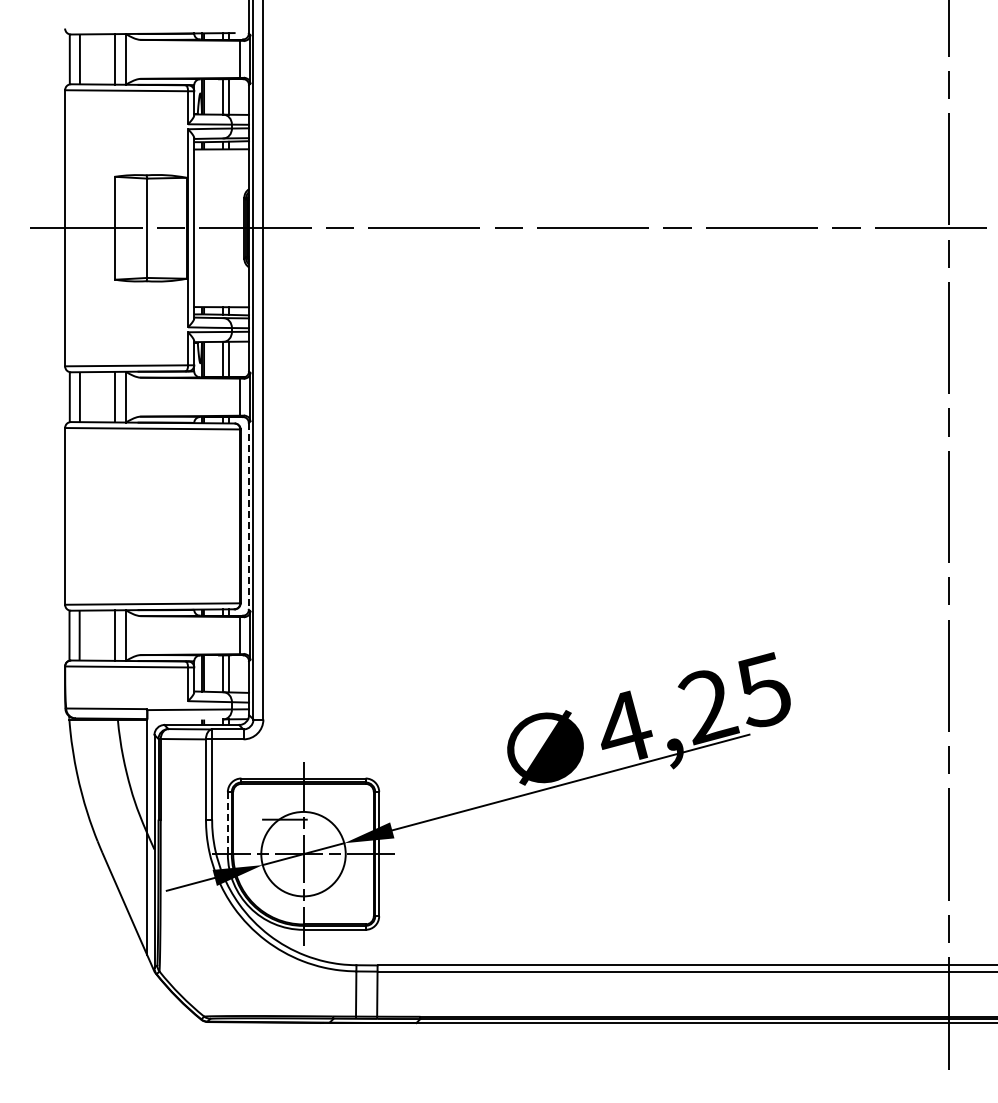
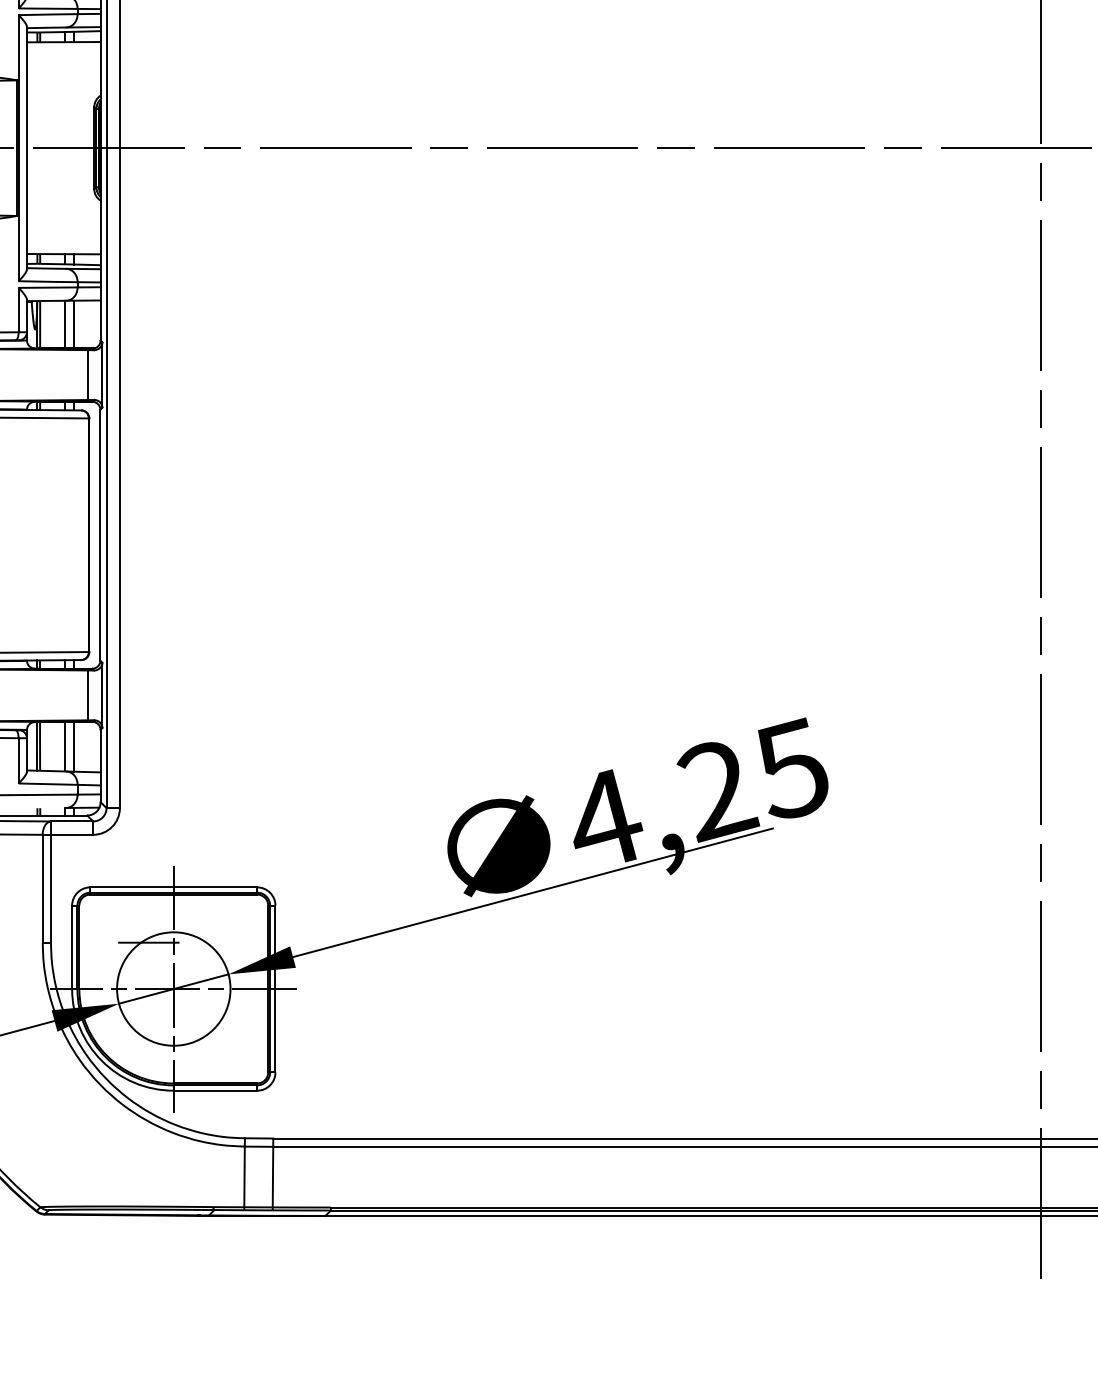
line: (248, 516) -> (99, 535), dashed -> solid
line: (227, 823) -> (71, 947), dashed -> solid

